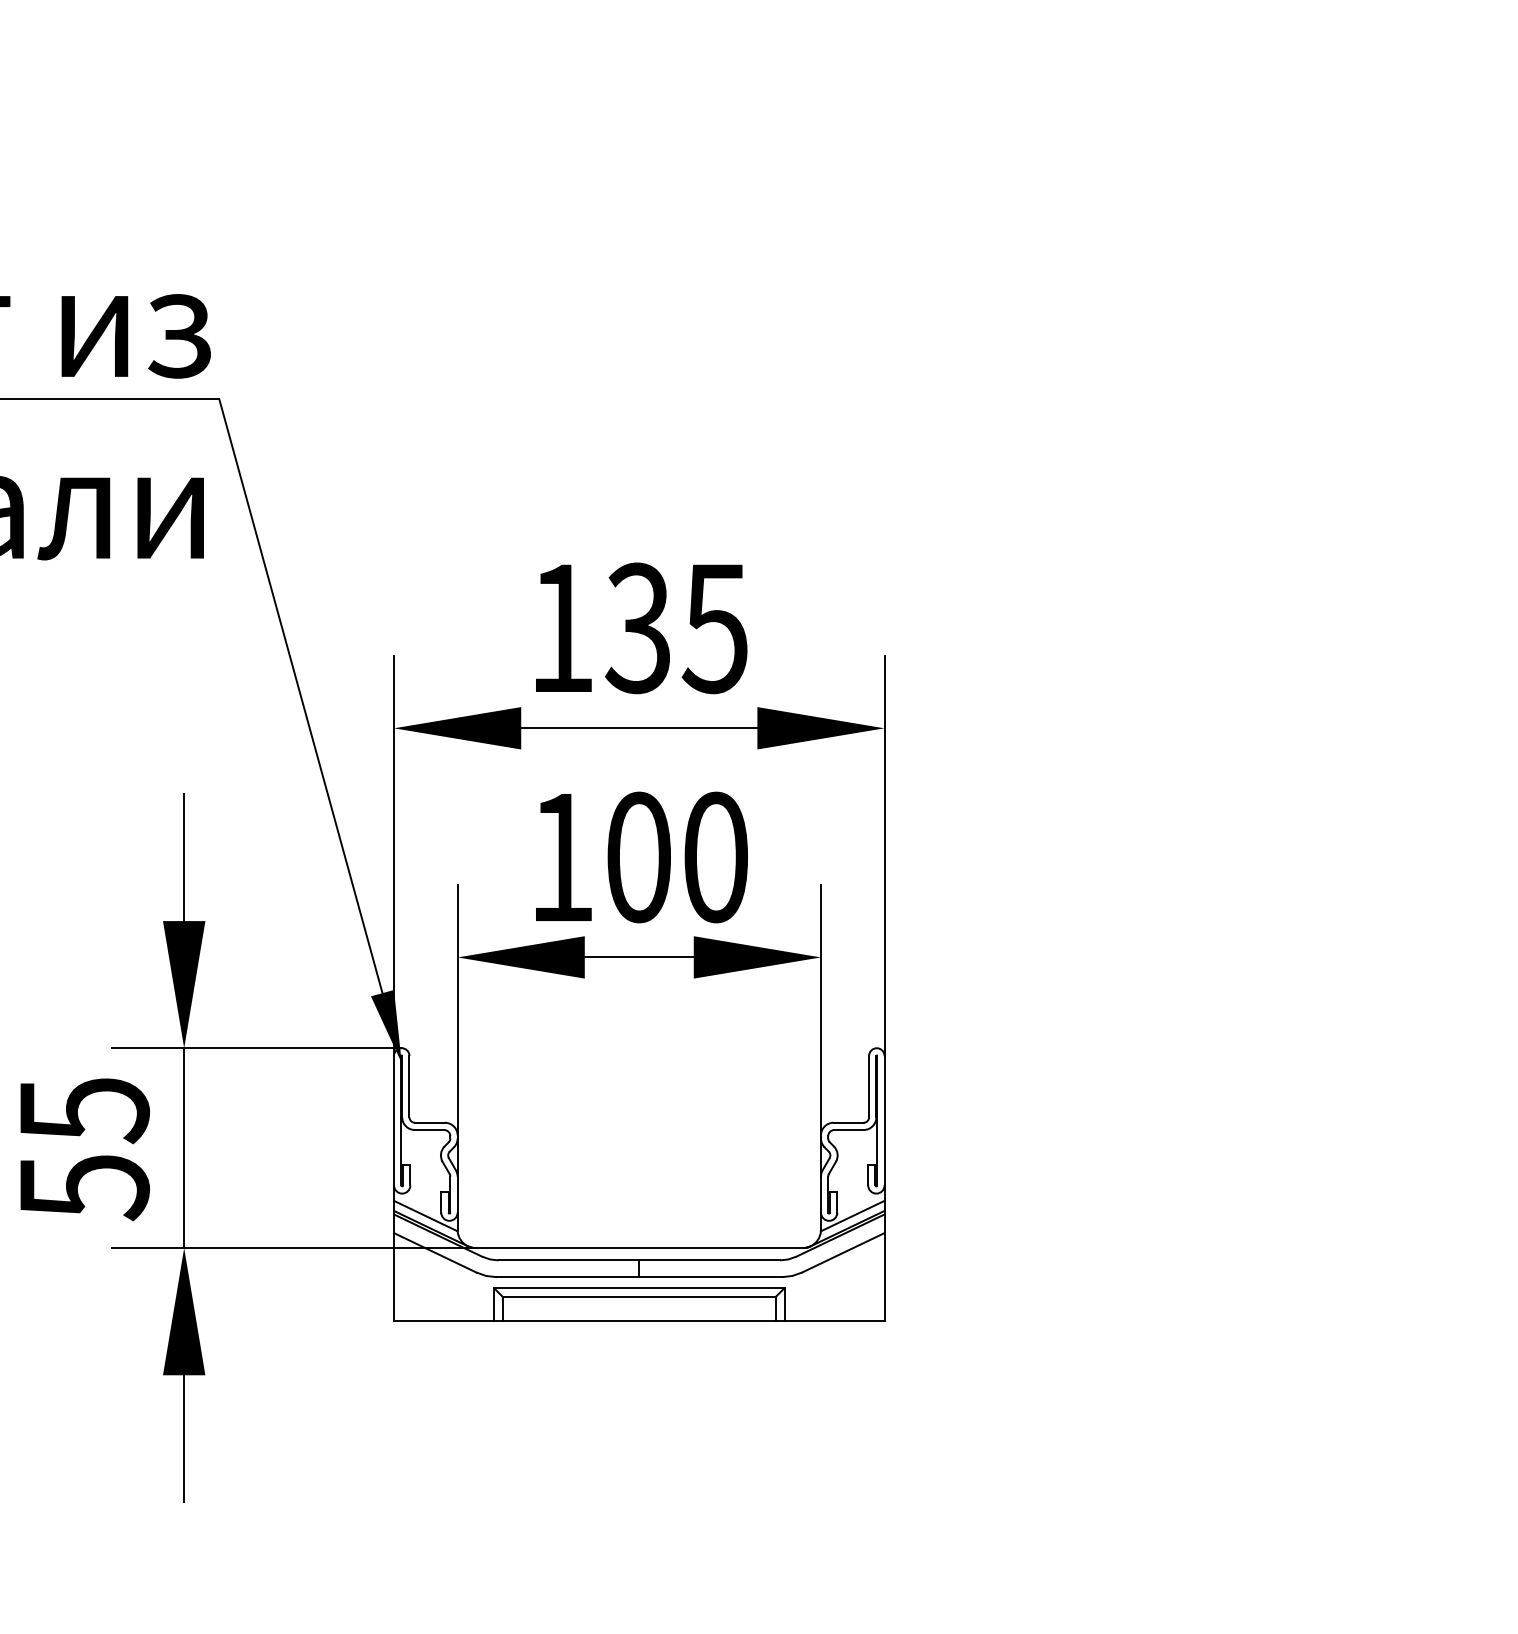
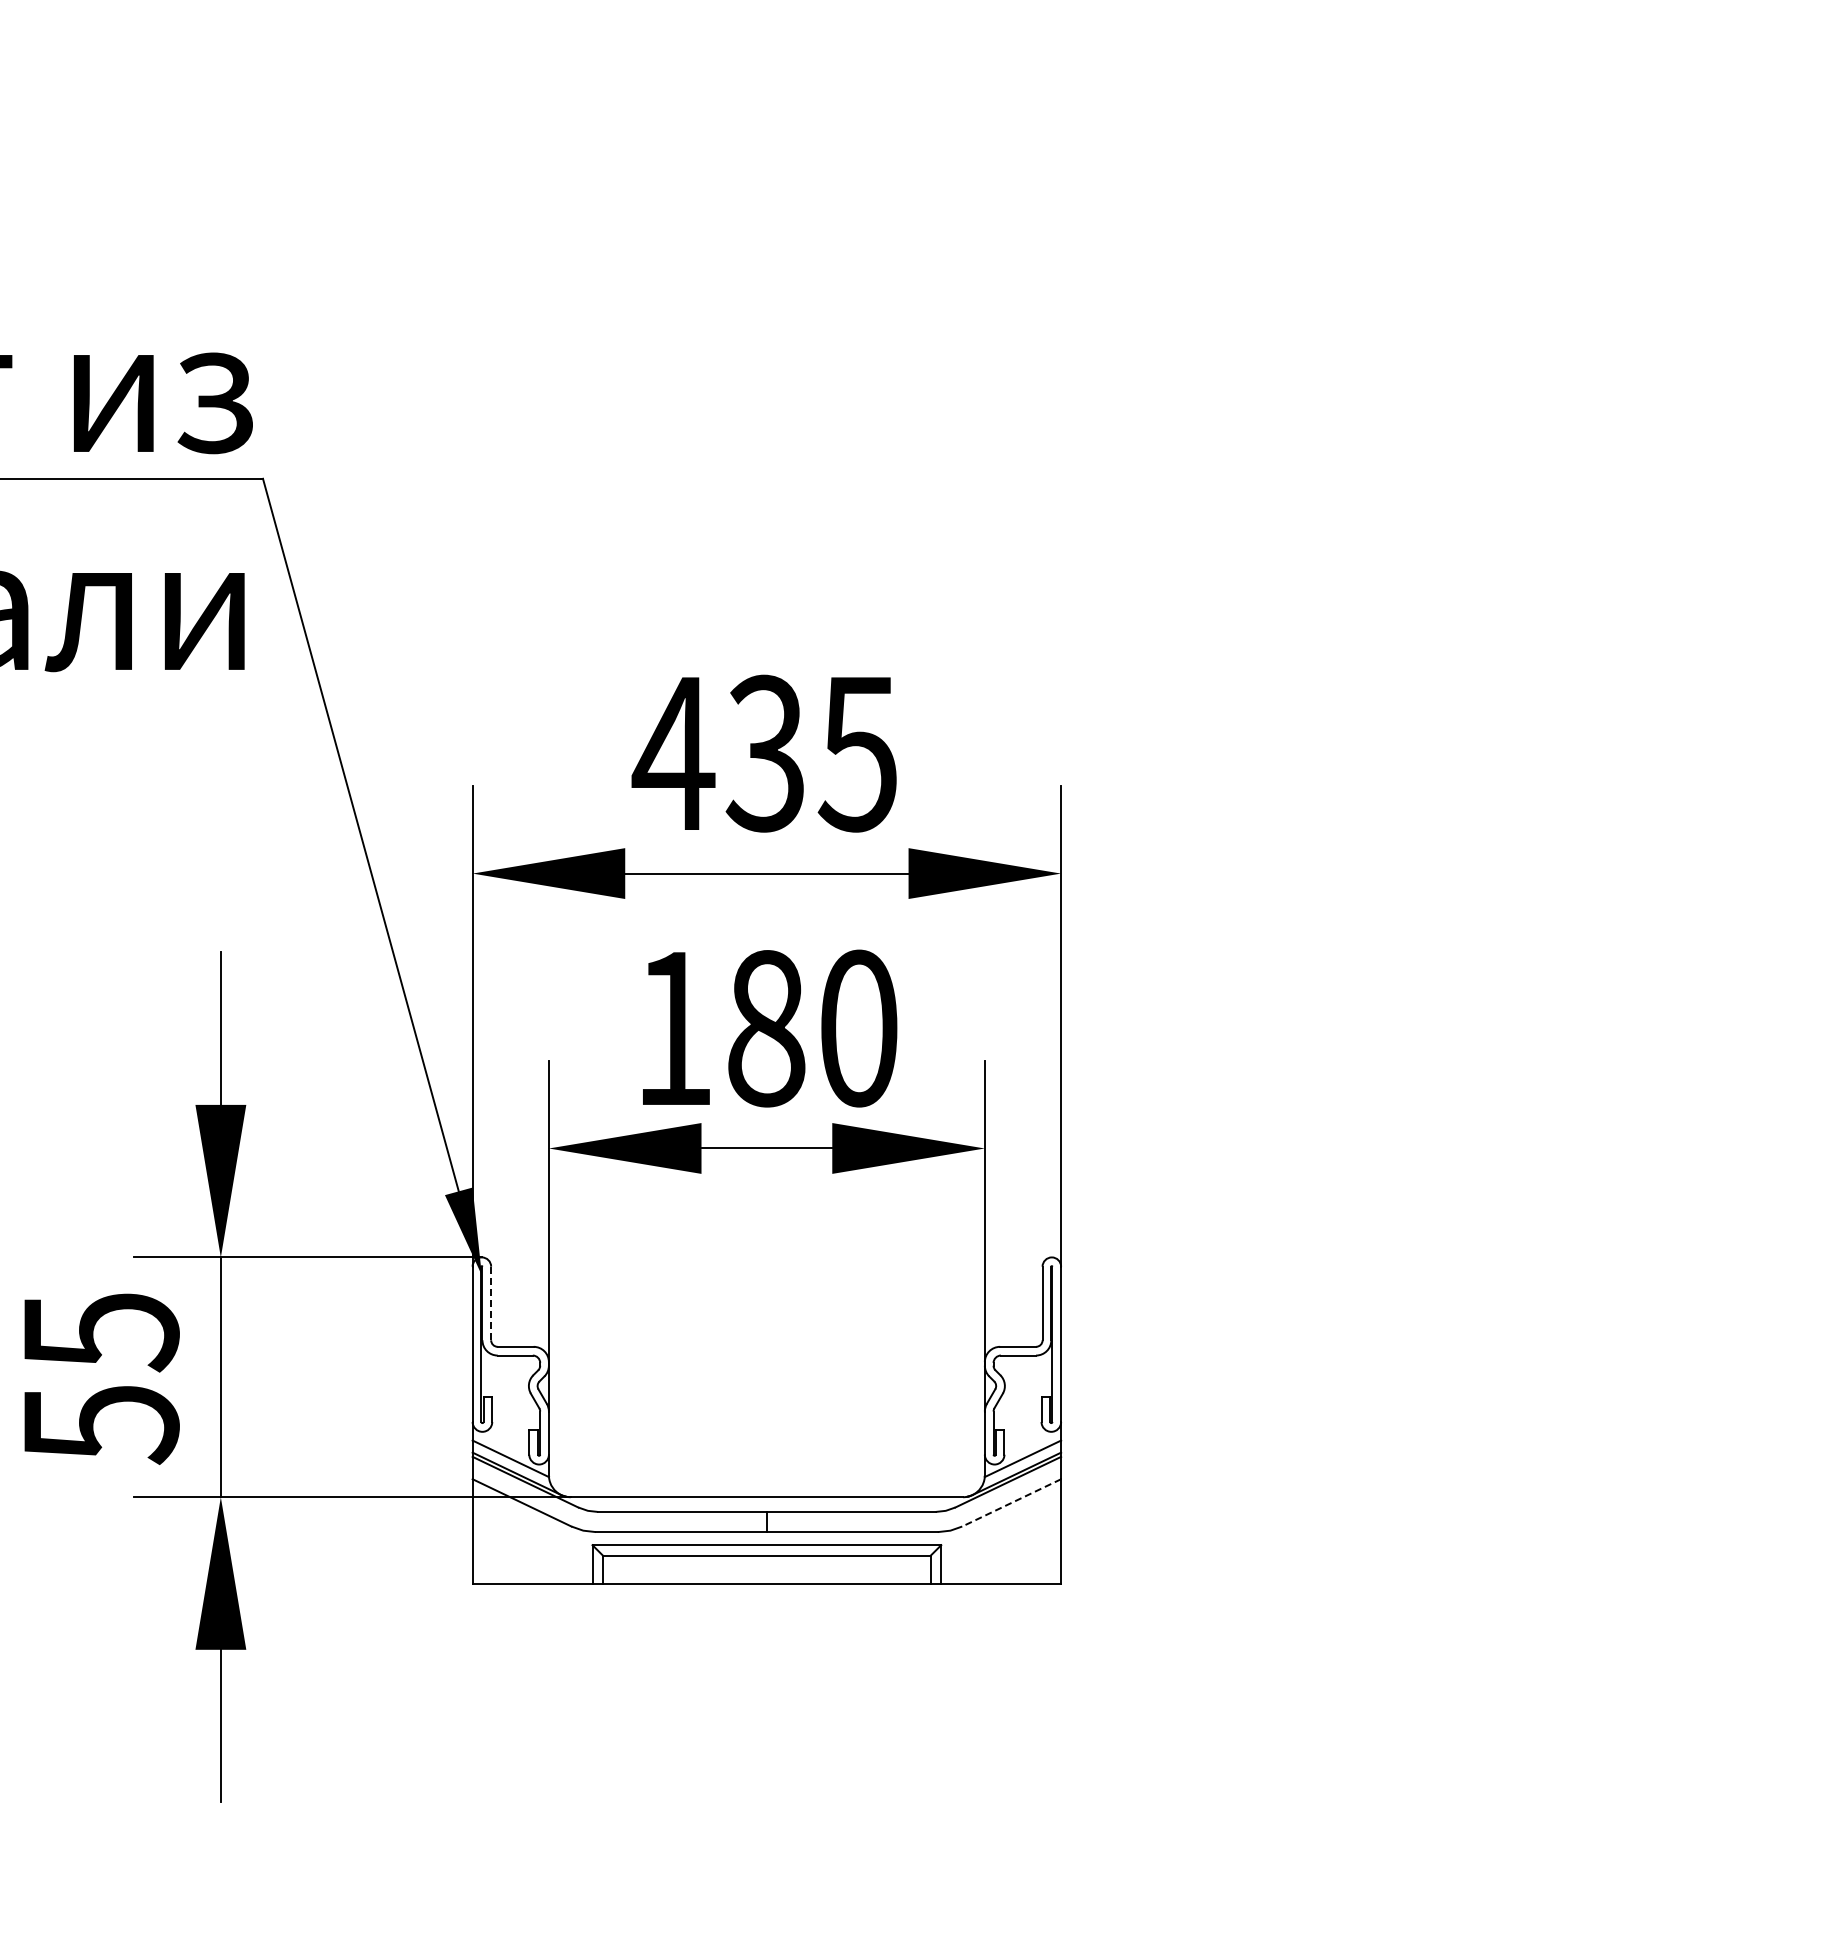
text: (561, 628) -> (673, 753), 135 -> 435
text: (638, 857) -> (766, 1028), 100 -> 180
line: (409, 1086) -> (491, 1303), solid -> dashed
line: (843, 1252) -> (1011, 1502), solid -> dashed

